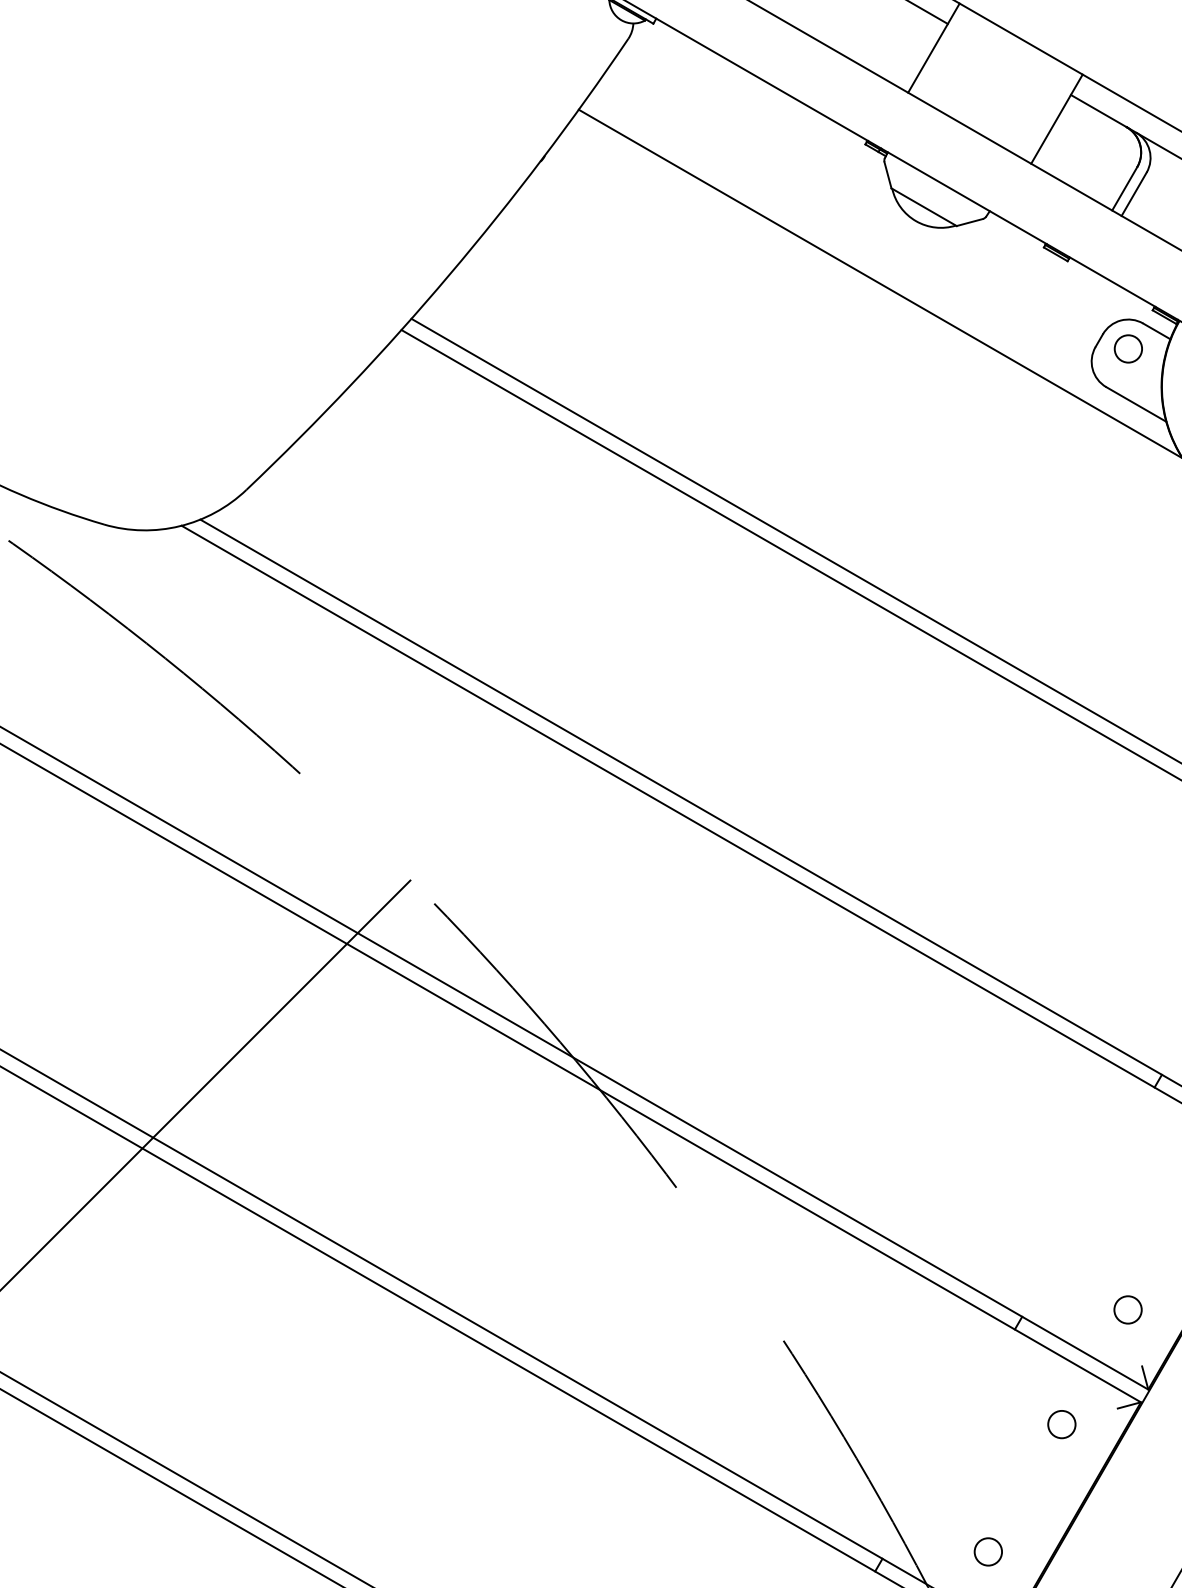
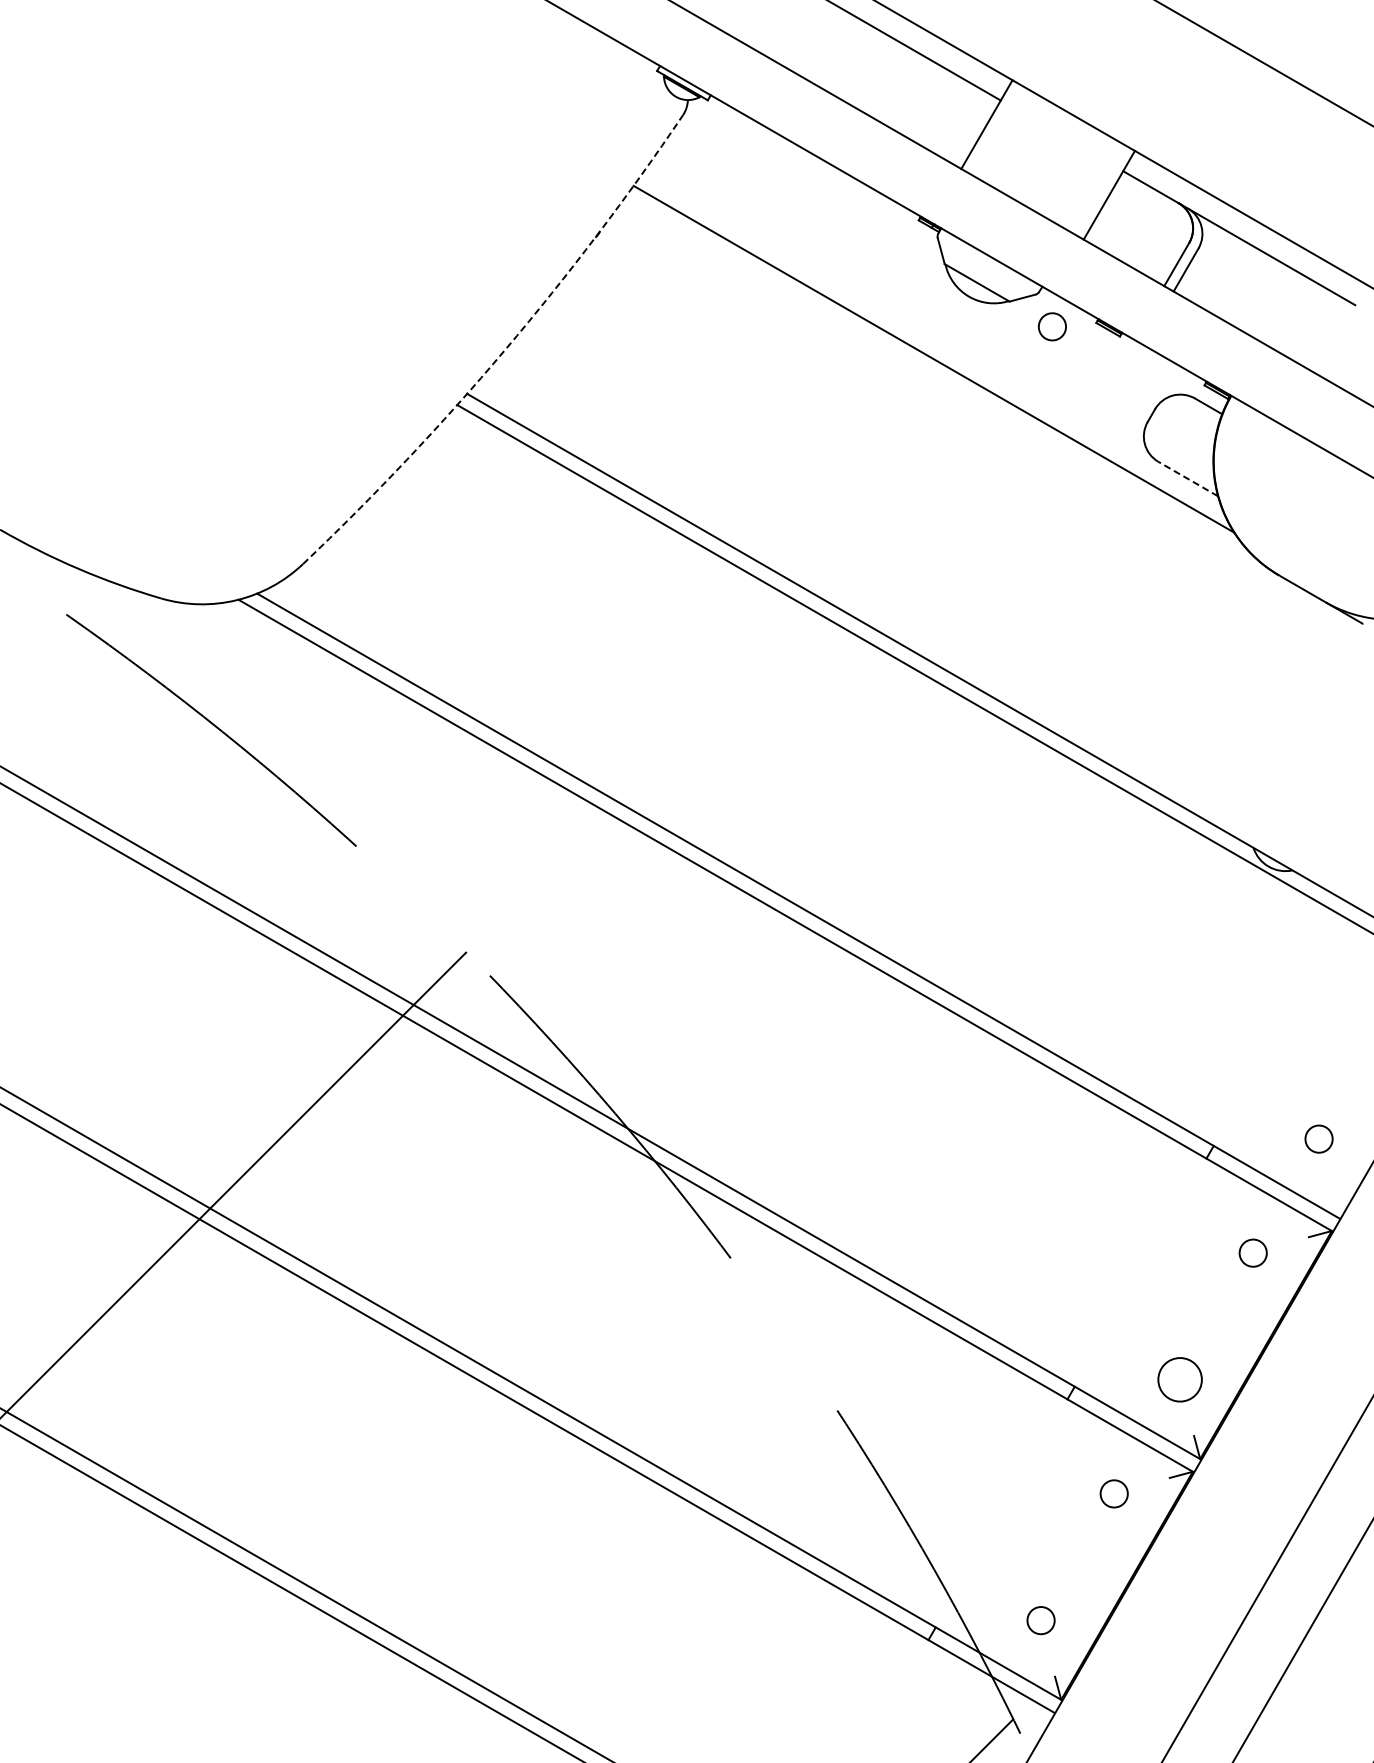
arc: (449, 275) -> (505, 350), solid -> dashed
circle: (1128, 348) -> (1052, 326), moved
line: (1135, 403) -> (1187, 478), solid -> dashed
circle: (1127, 1309) -> (1179, 1379), size x1.6

